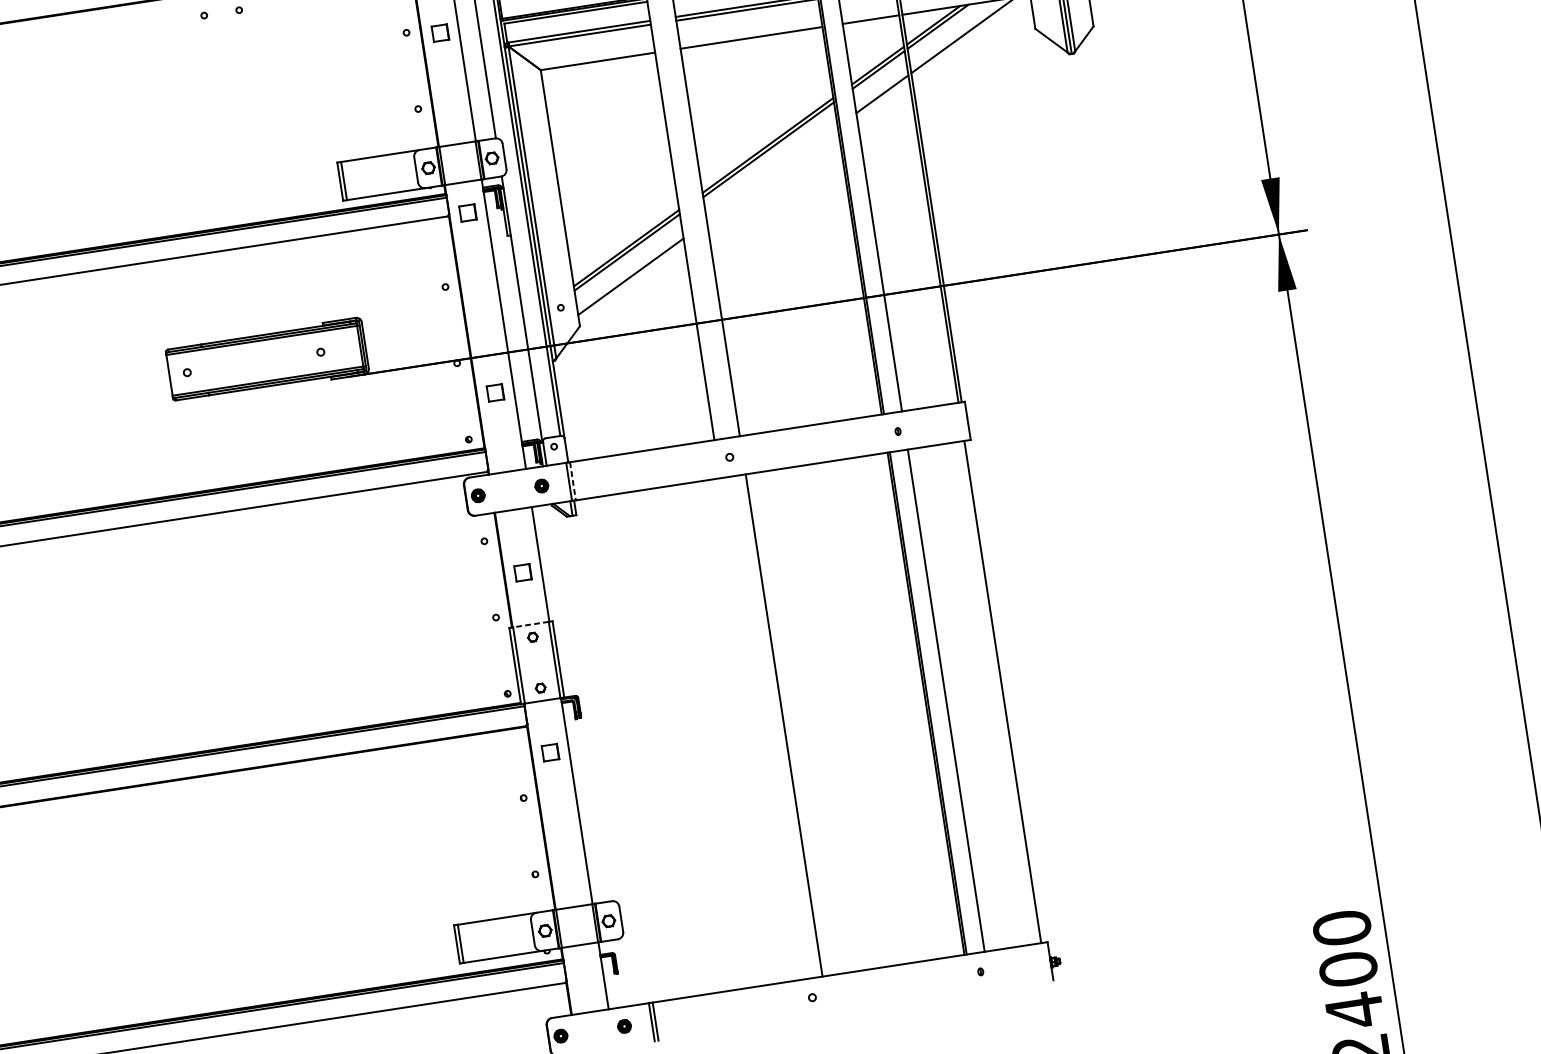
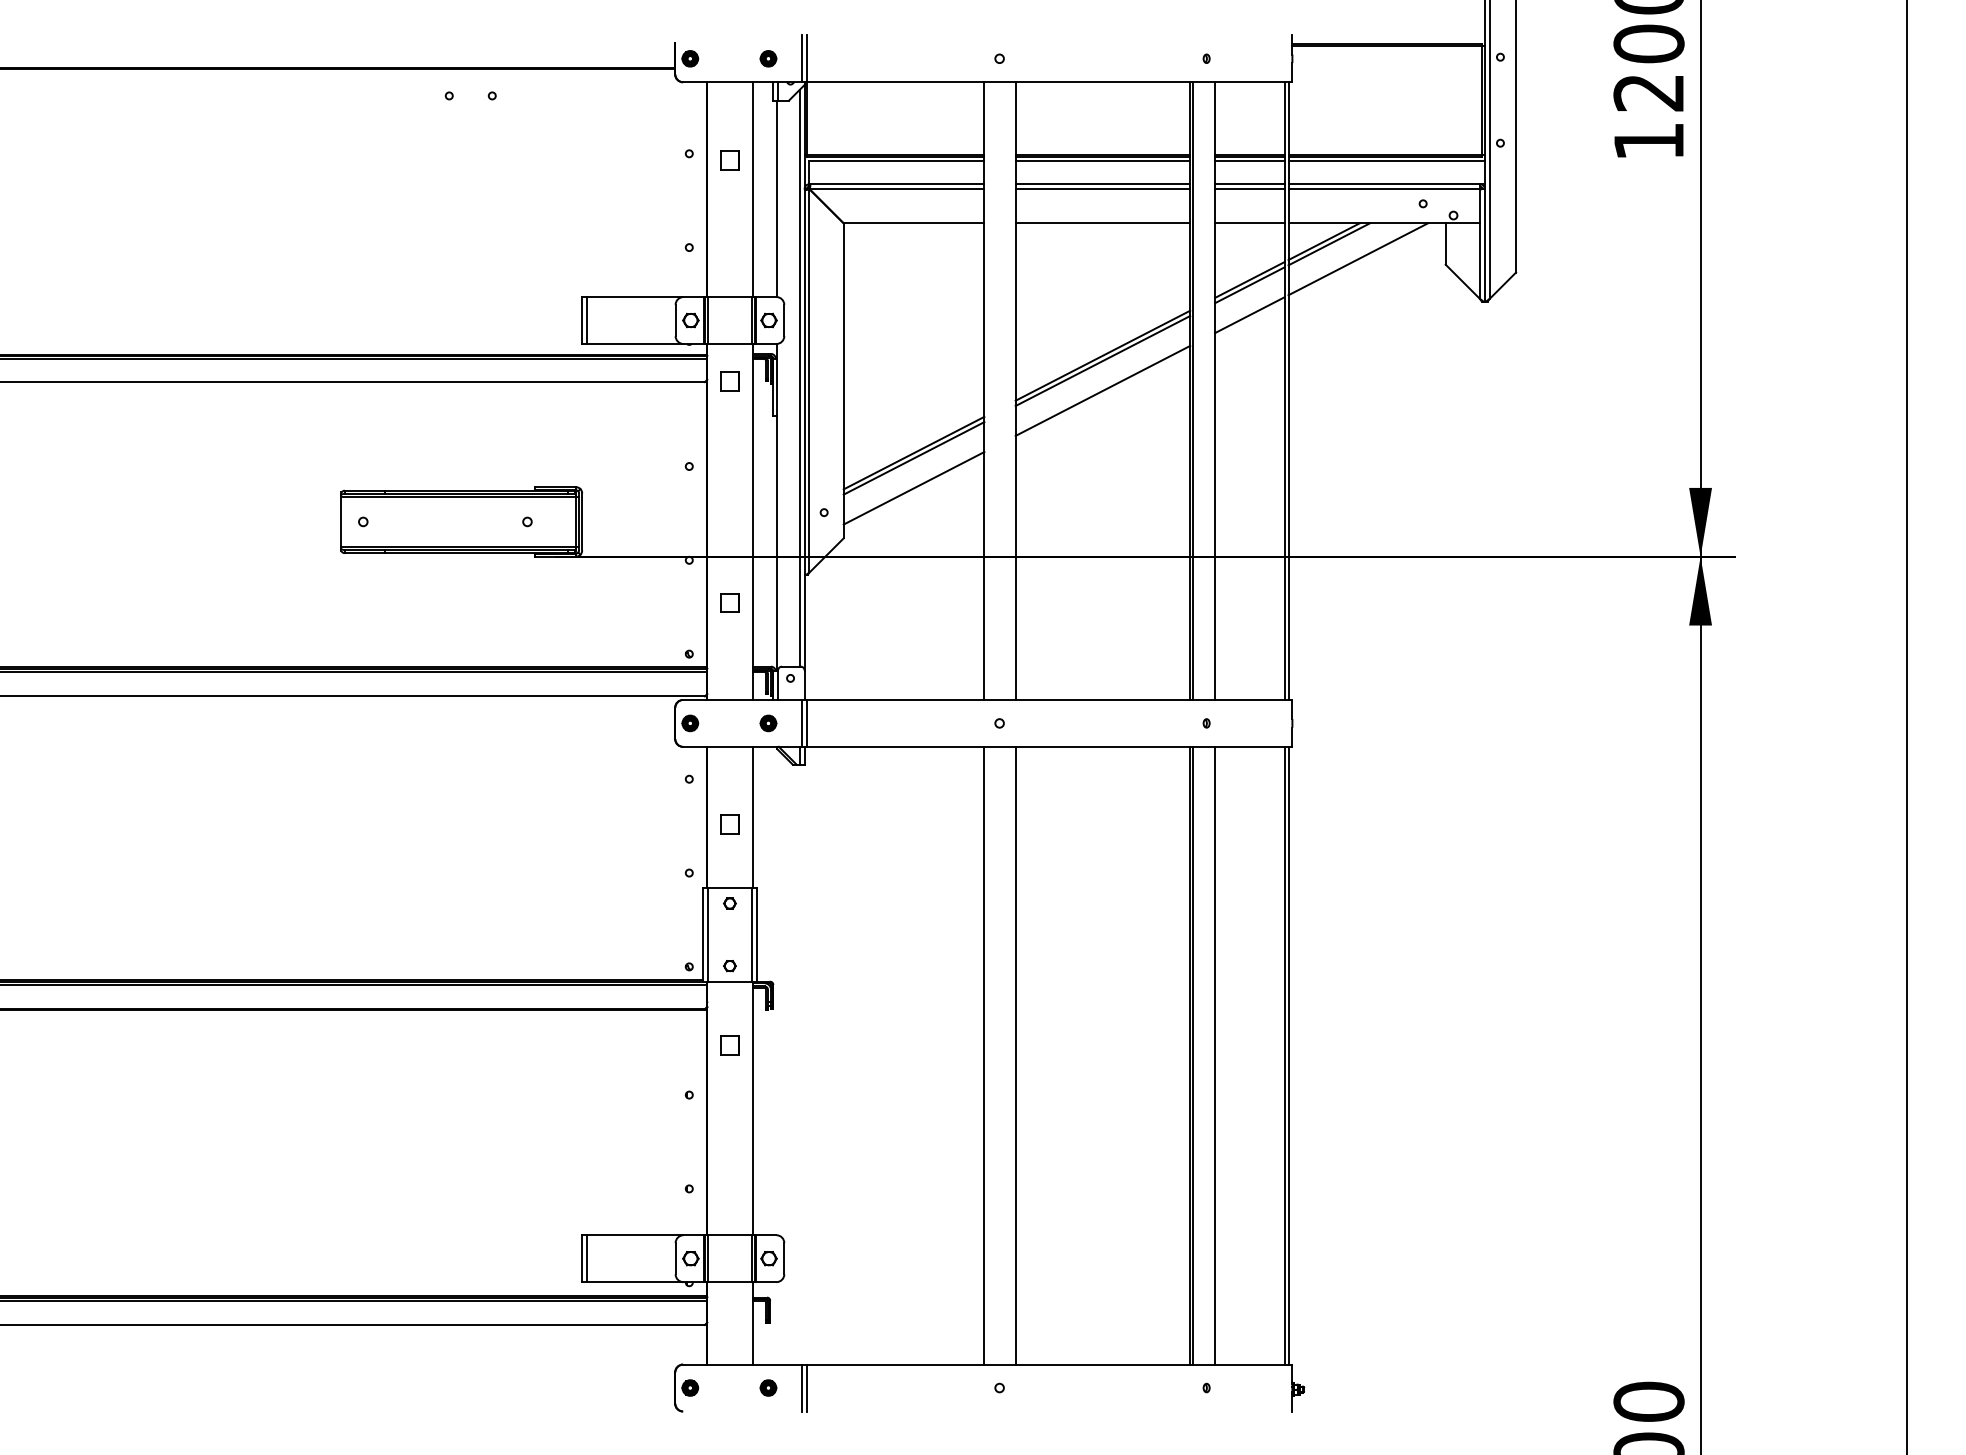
line: (771, 173) -> (1102, 390), added
line: (572, 481) -> (806, 723), dashed -> solid
line: (530, 624) -> (729, 887), dashed -> solid
line: (1005, 691) -> (1288, 1055), added
line: (758, 729) -> (984, 1055), added

